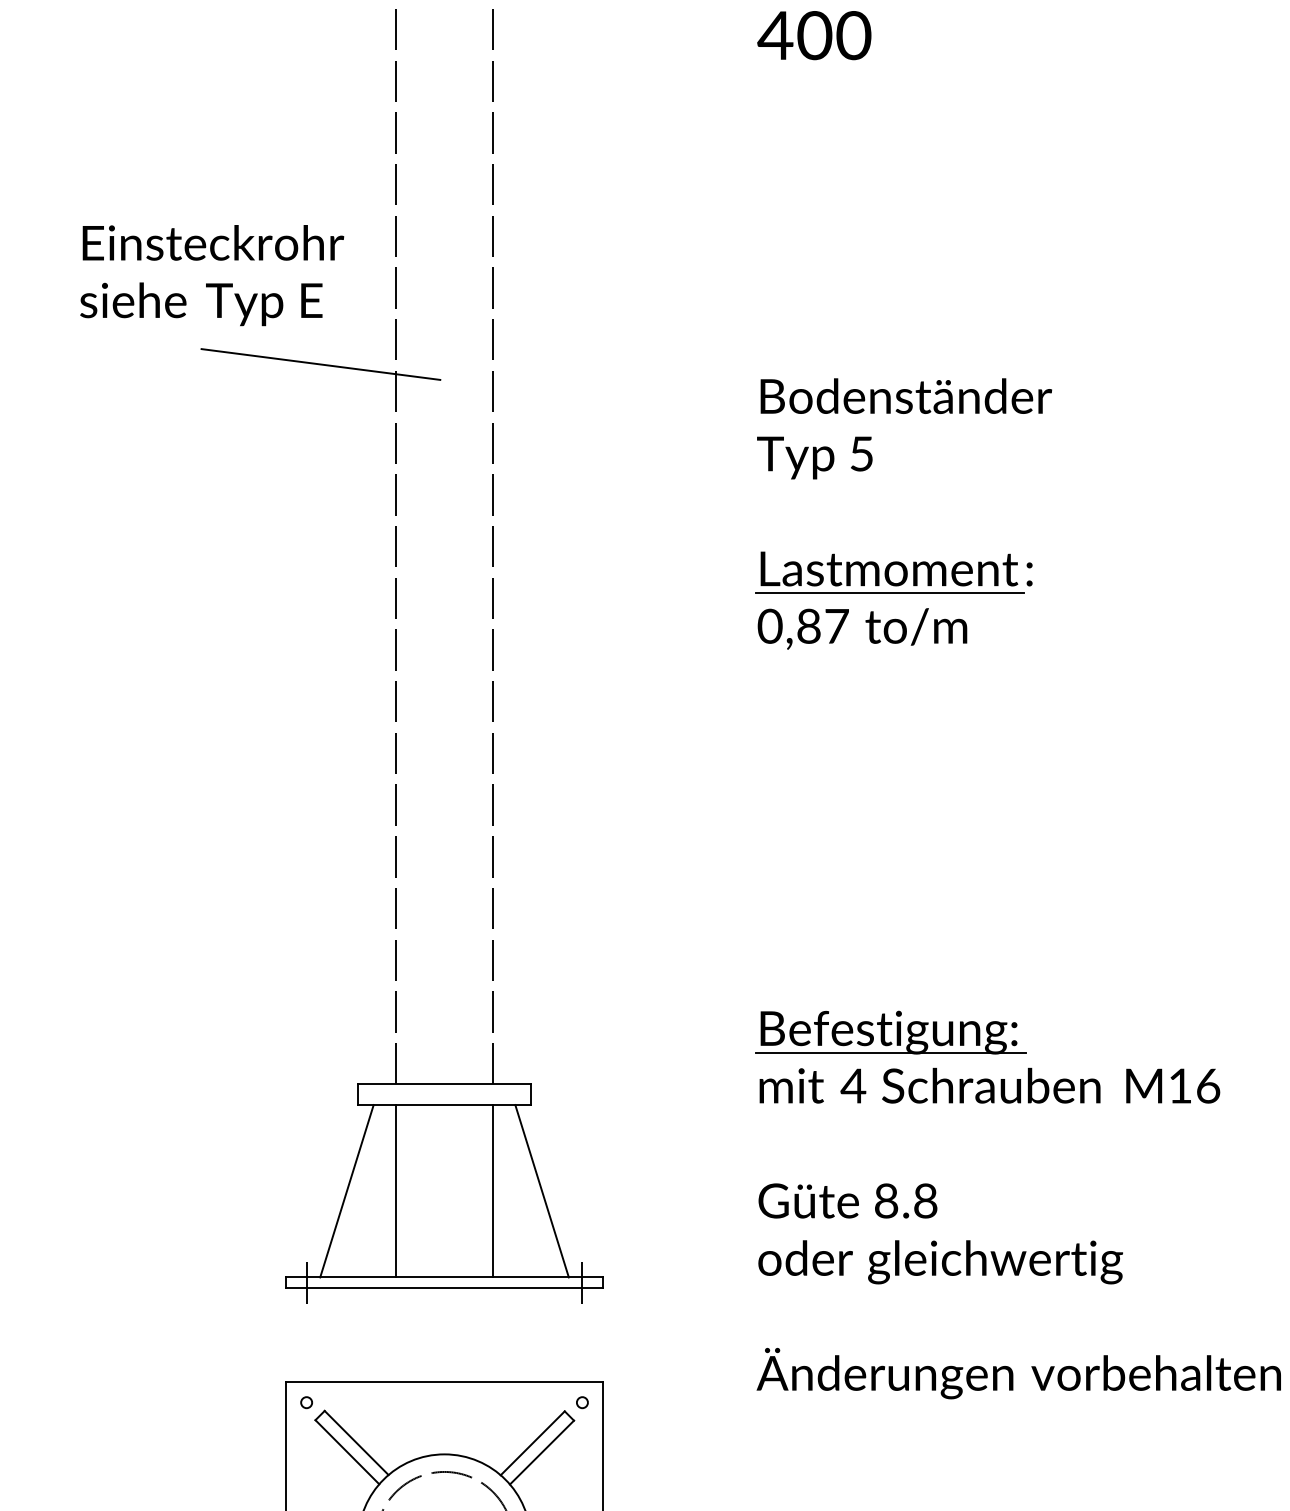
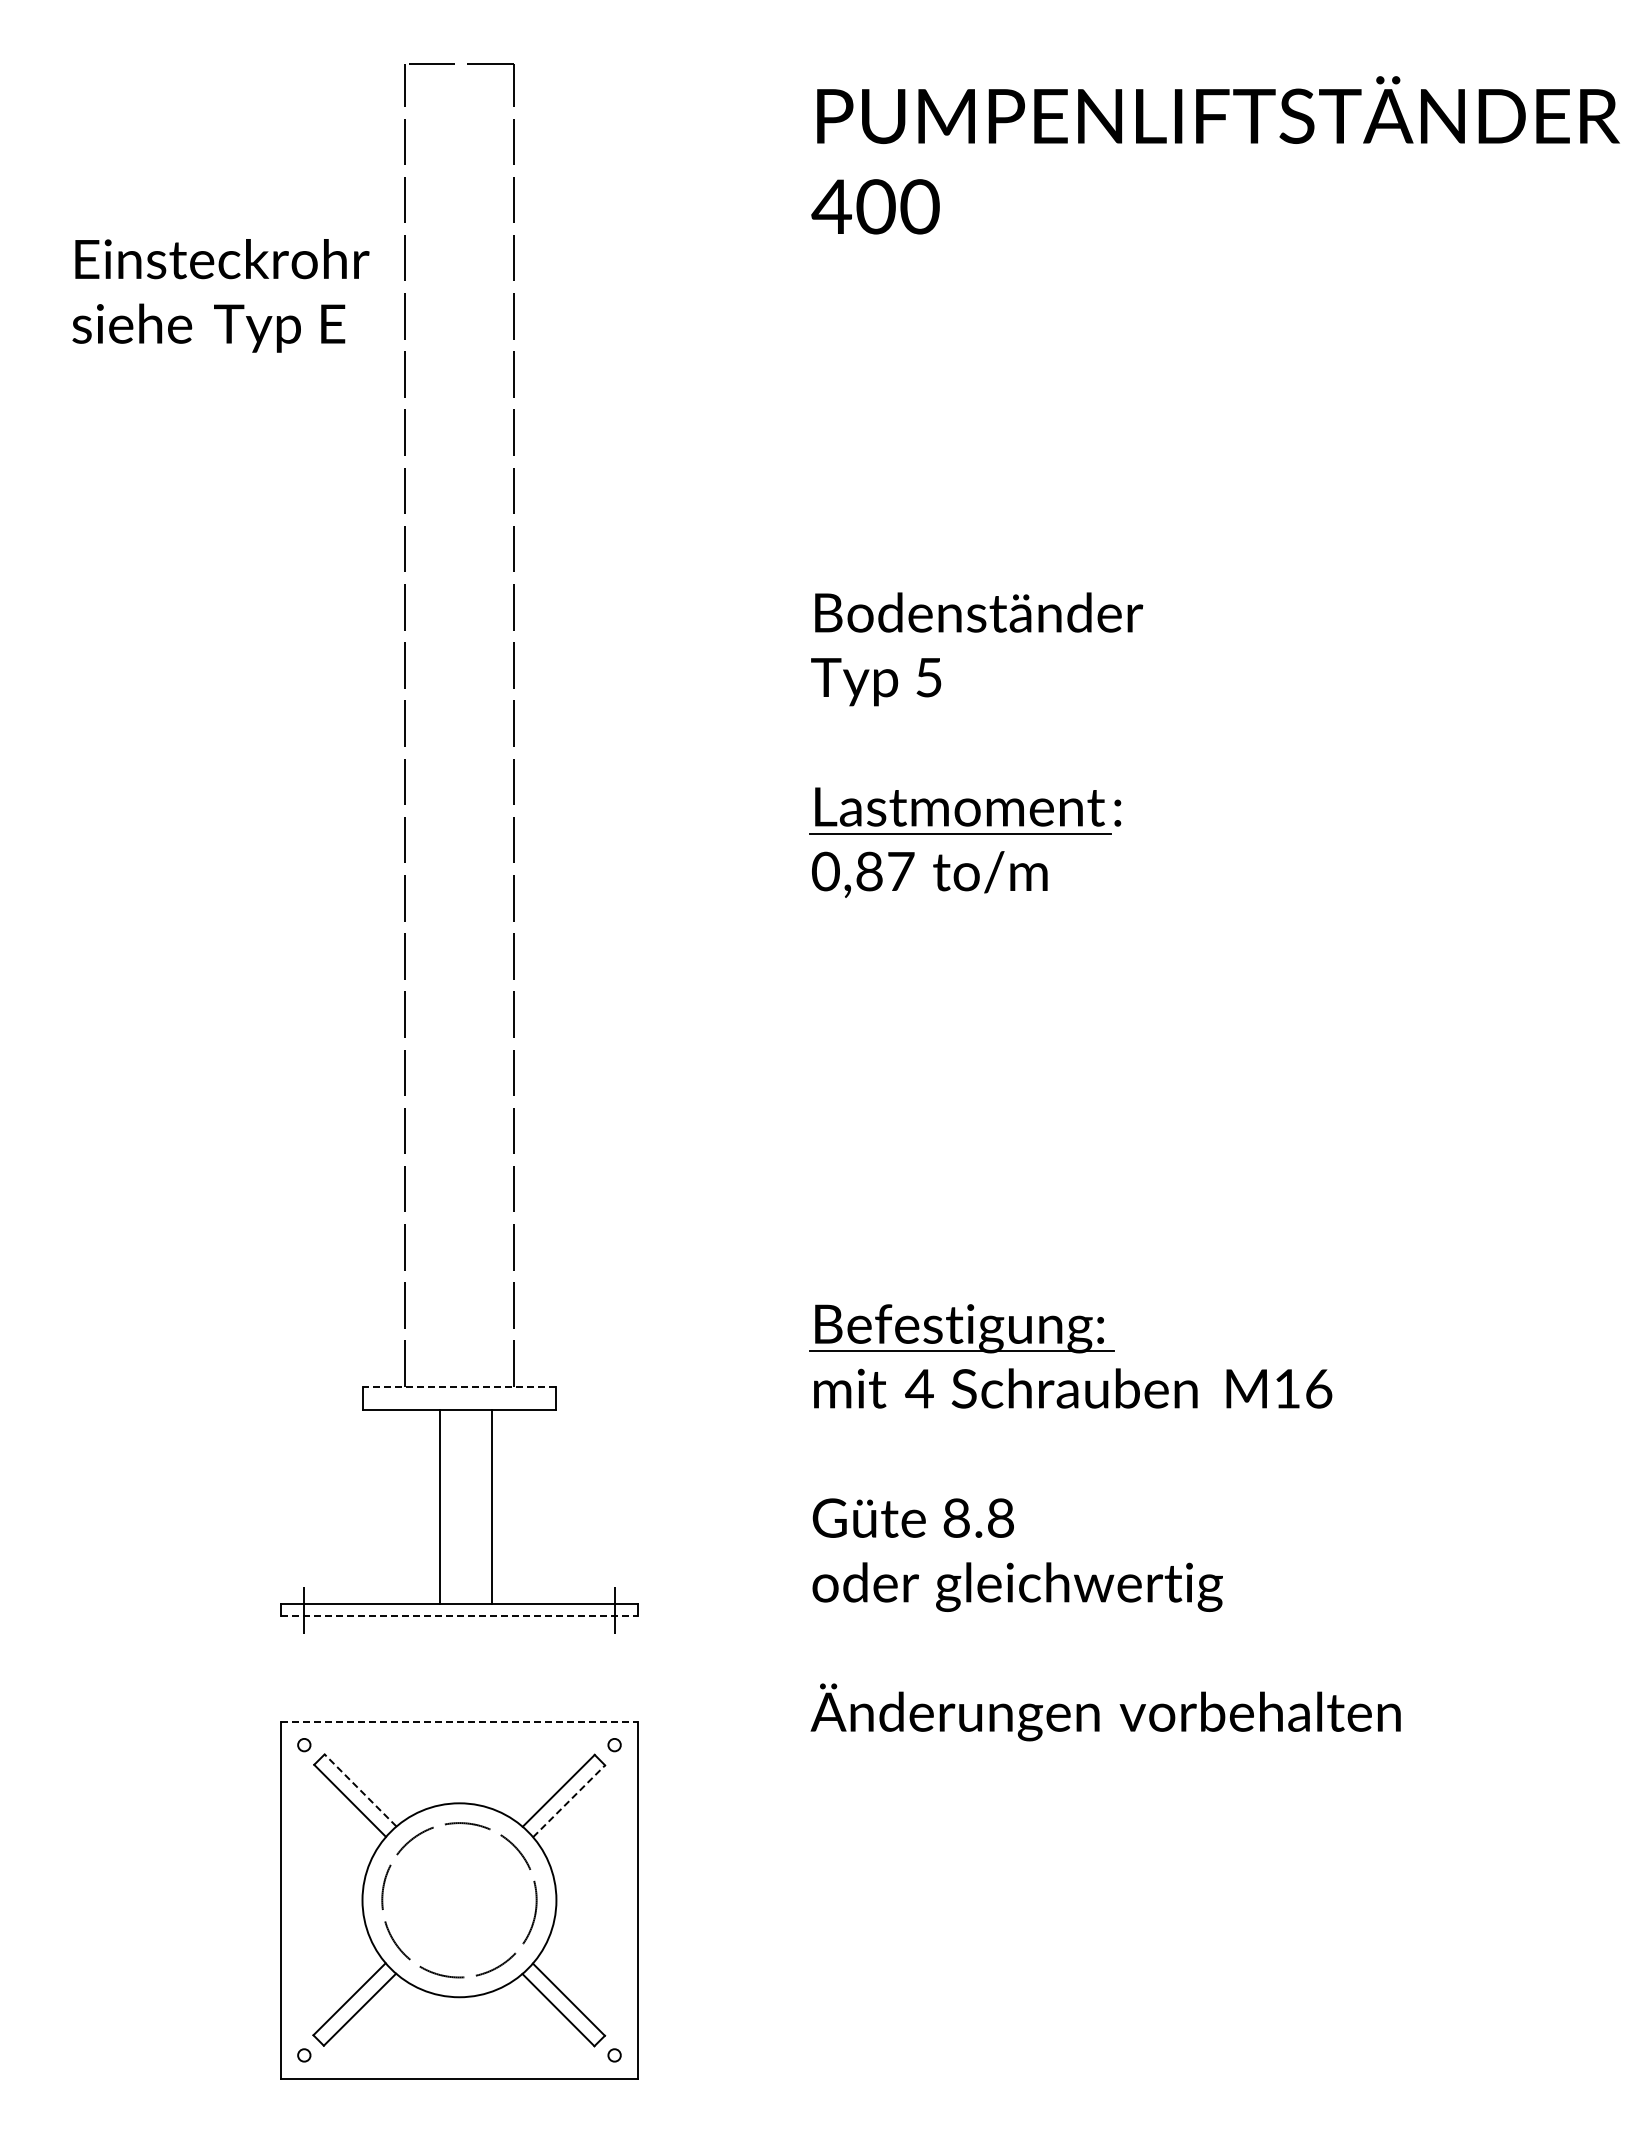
text: (211, 275) -> (220, 295), moved
line: (321, 364) -> (320, 576), removed
line: (444, 1083) -> (459, 1386), solid -> dashed
line: (346, 1191) -> (349, 1507), removed
line: (396, 1191) -> (492, 1507), moved
line: (492, 1191) -> (439, 1507), moved
line: (542, 1191) -> (569, 1507), removed
line: (444, 1287) -> (459, 1615), solid -> dashed
line: (444, 1381) -> (459, 1721), solid -> dashed
line: (356, 1442) -> (360, 1790), solid -> dashed
line: (542, 1452) -> (569, 1801), solid -> dashed

